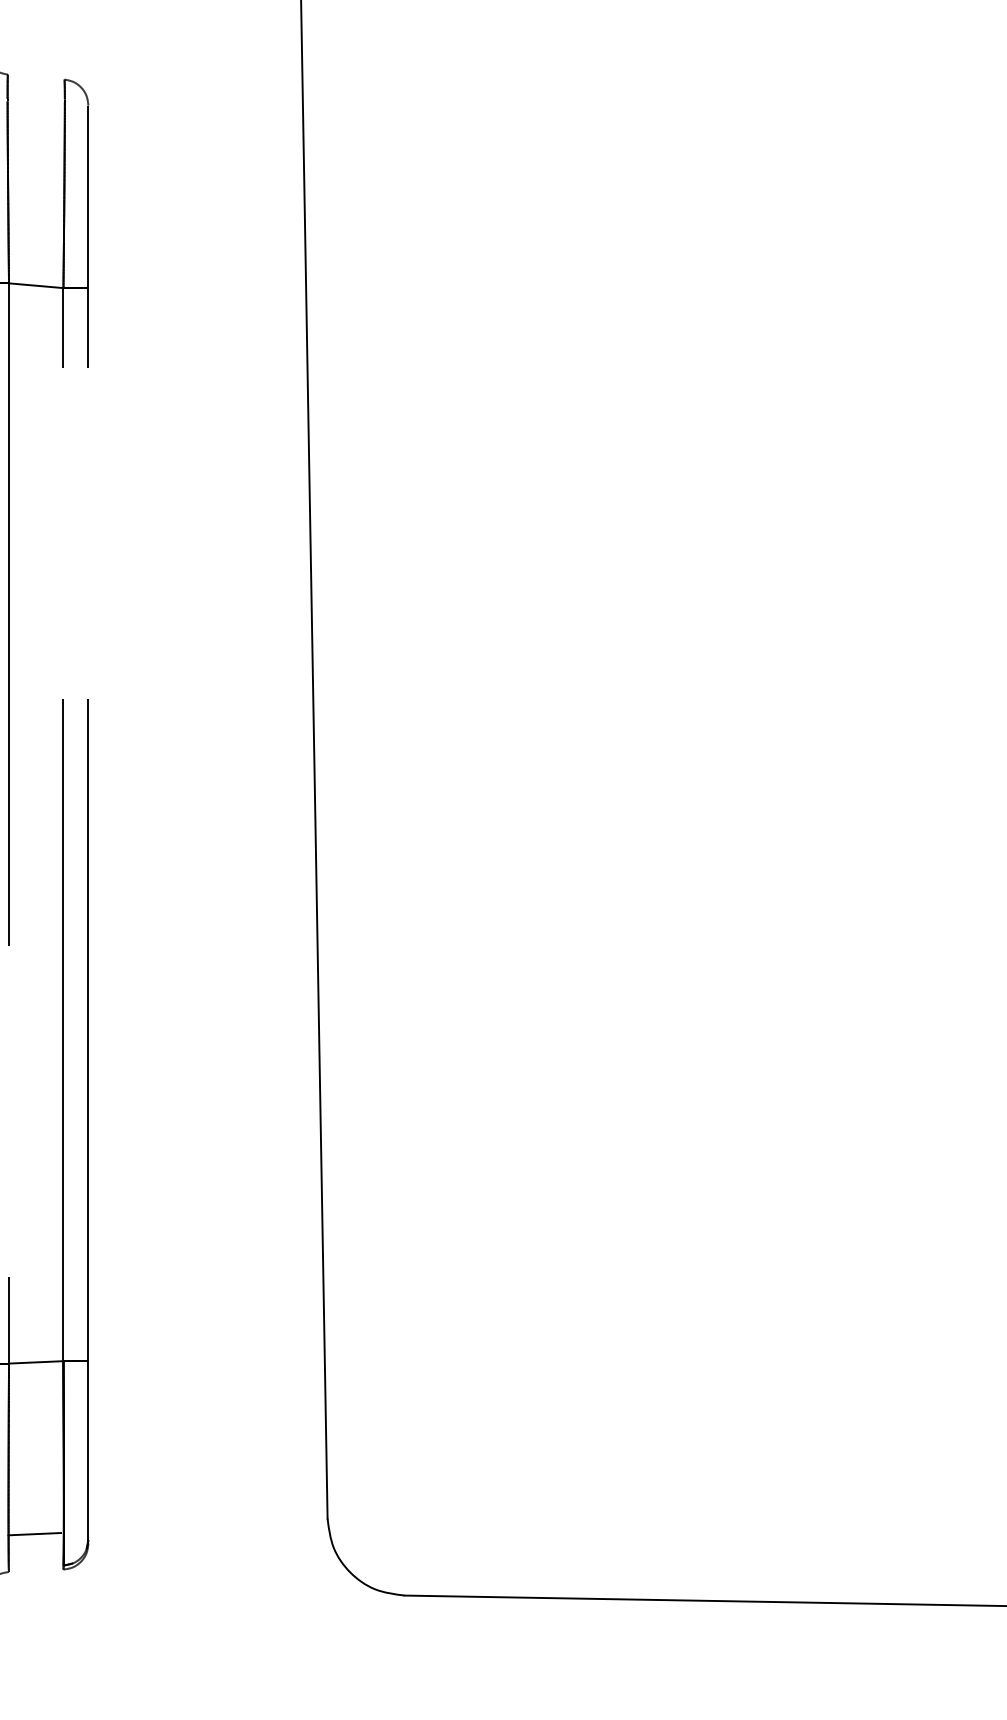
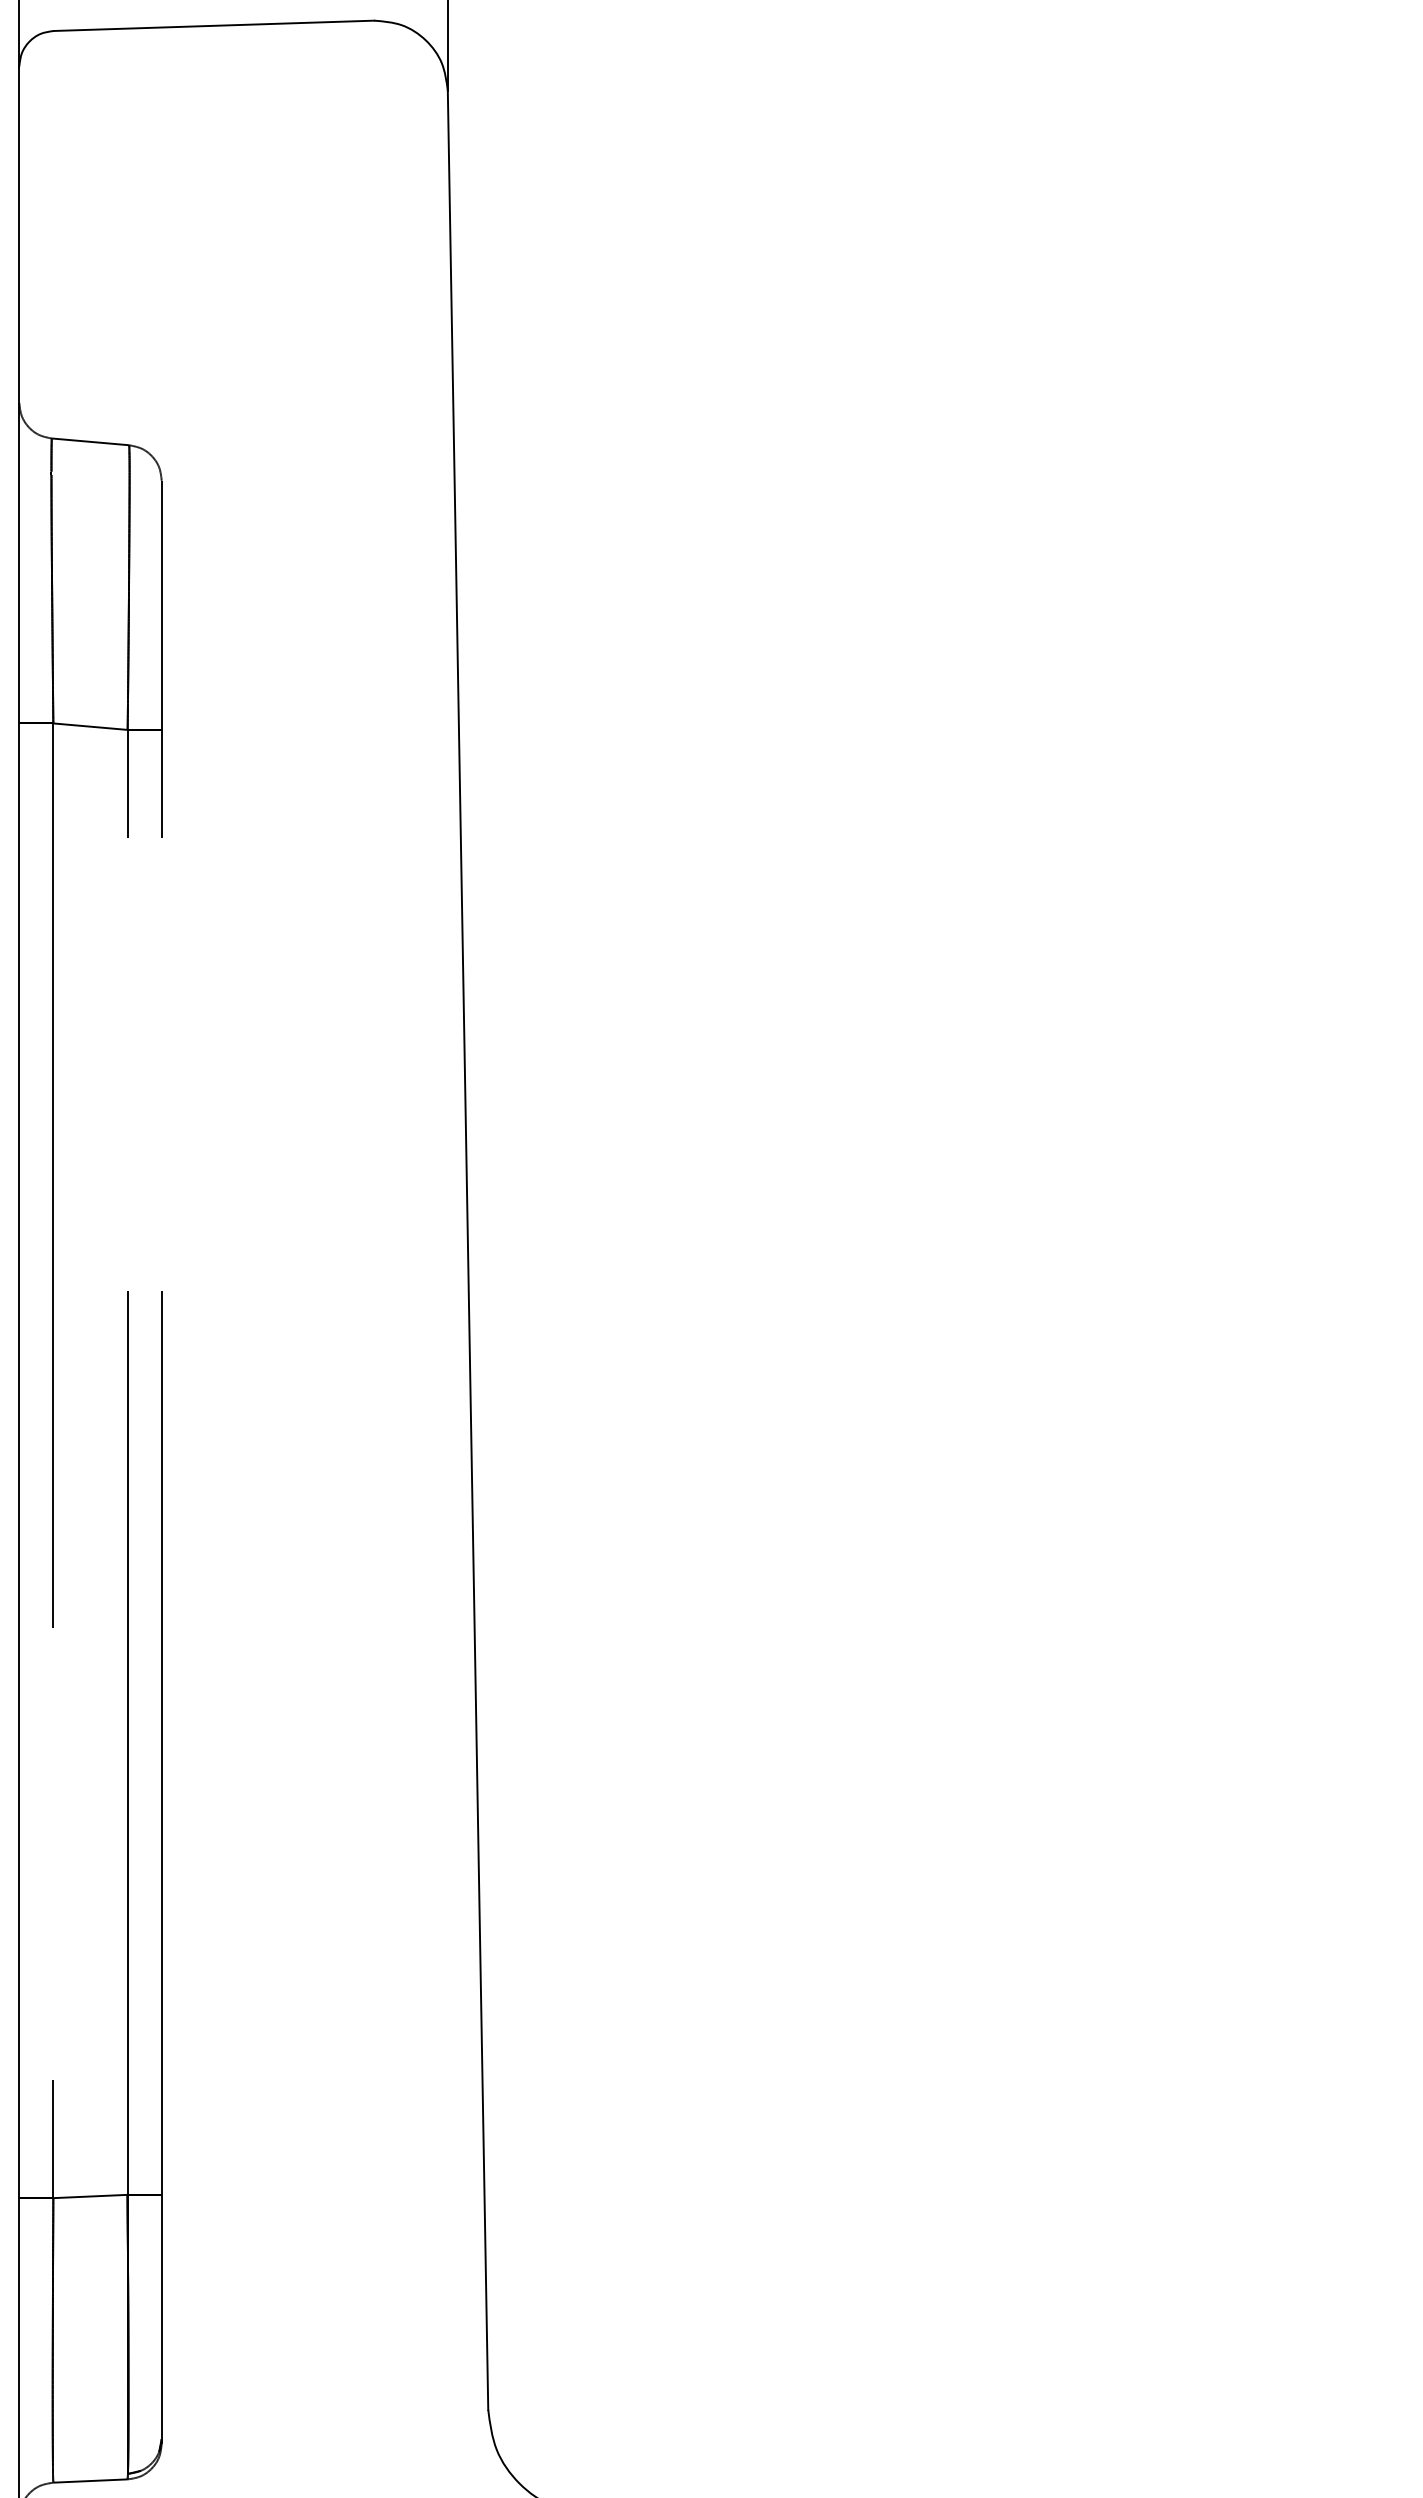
line: (36, 76) -> (90, 441), added
line: (34, 1533) -> (90, 2480), moved

